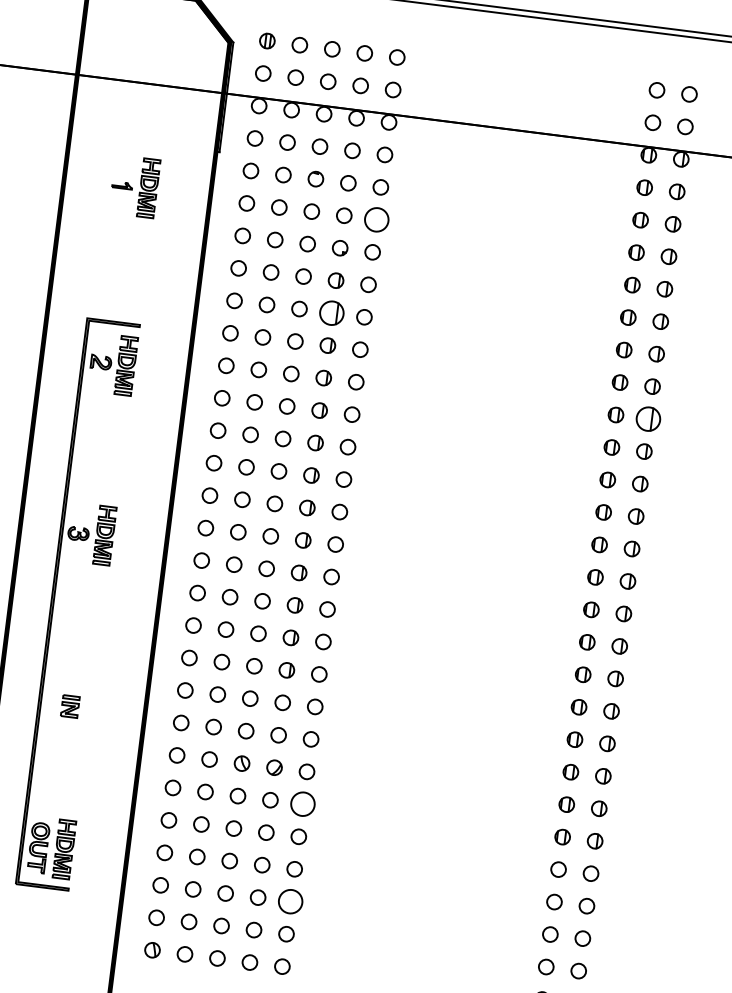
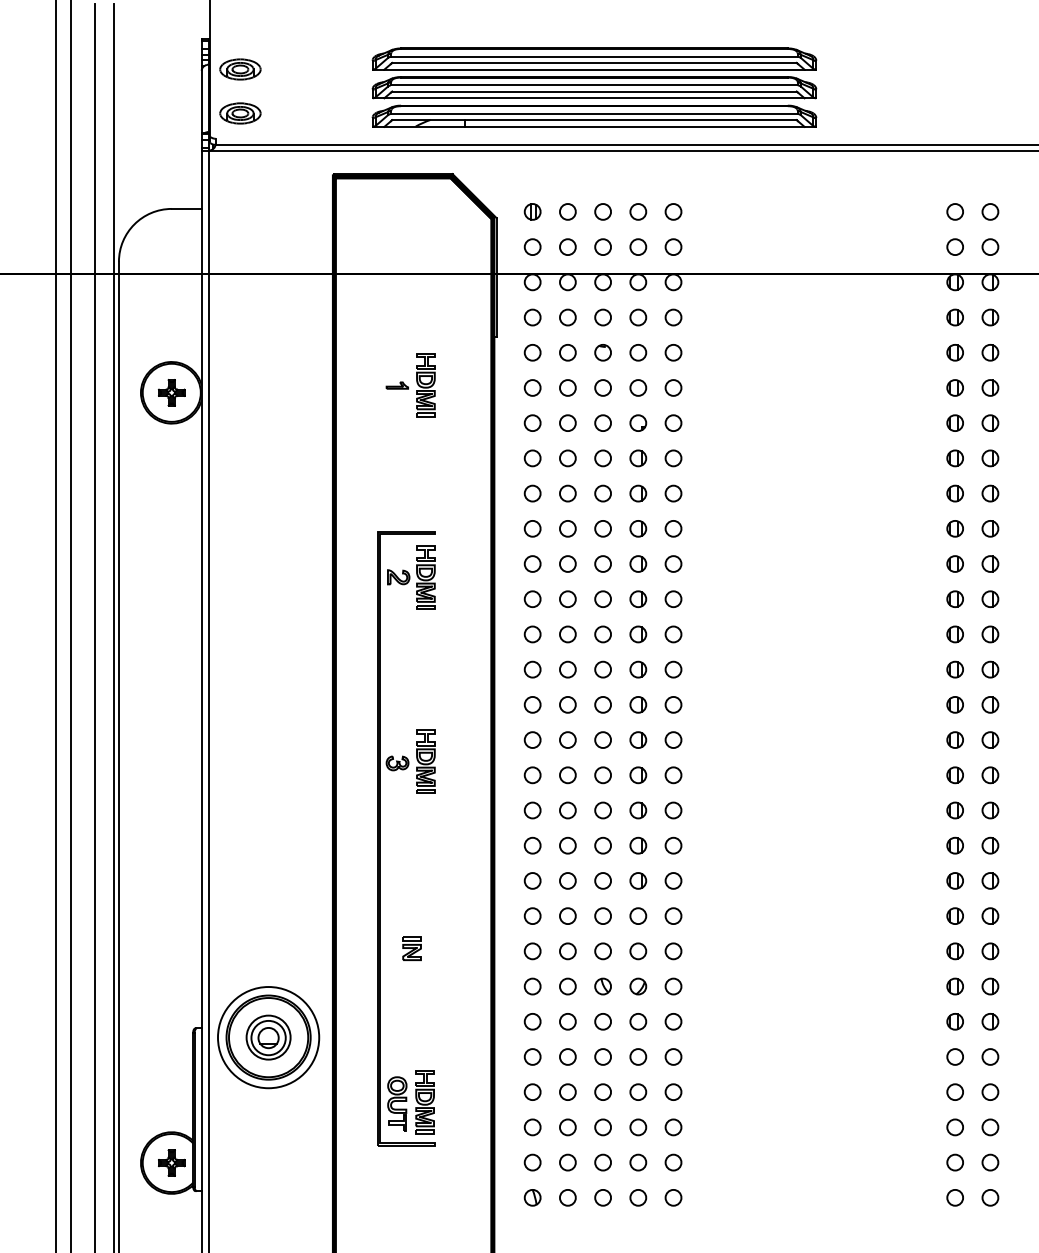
circle: (376, 219) -> (673, 387), size x0.62
part: (332, 313) -> (638, 493), size x0.62
part: (648, 418) -> (990, 563), size x0.62
circle: (302, 804) -> (673, 1021), size x0.62
circle: (290, 901) -> (673, 1127), size x0.62

